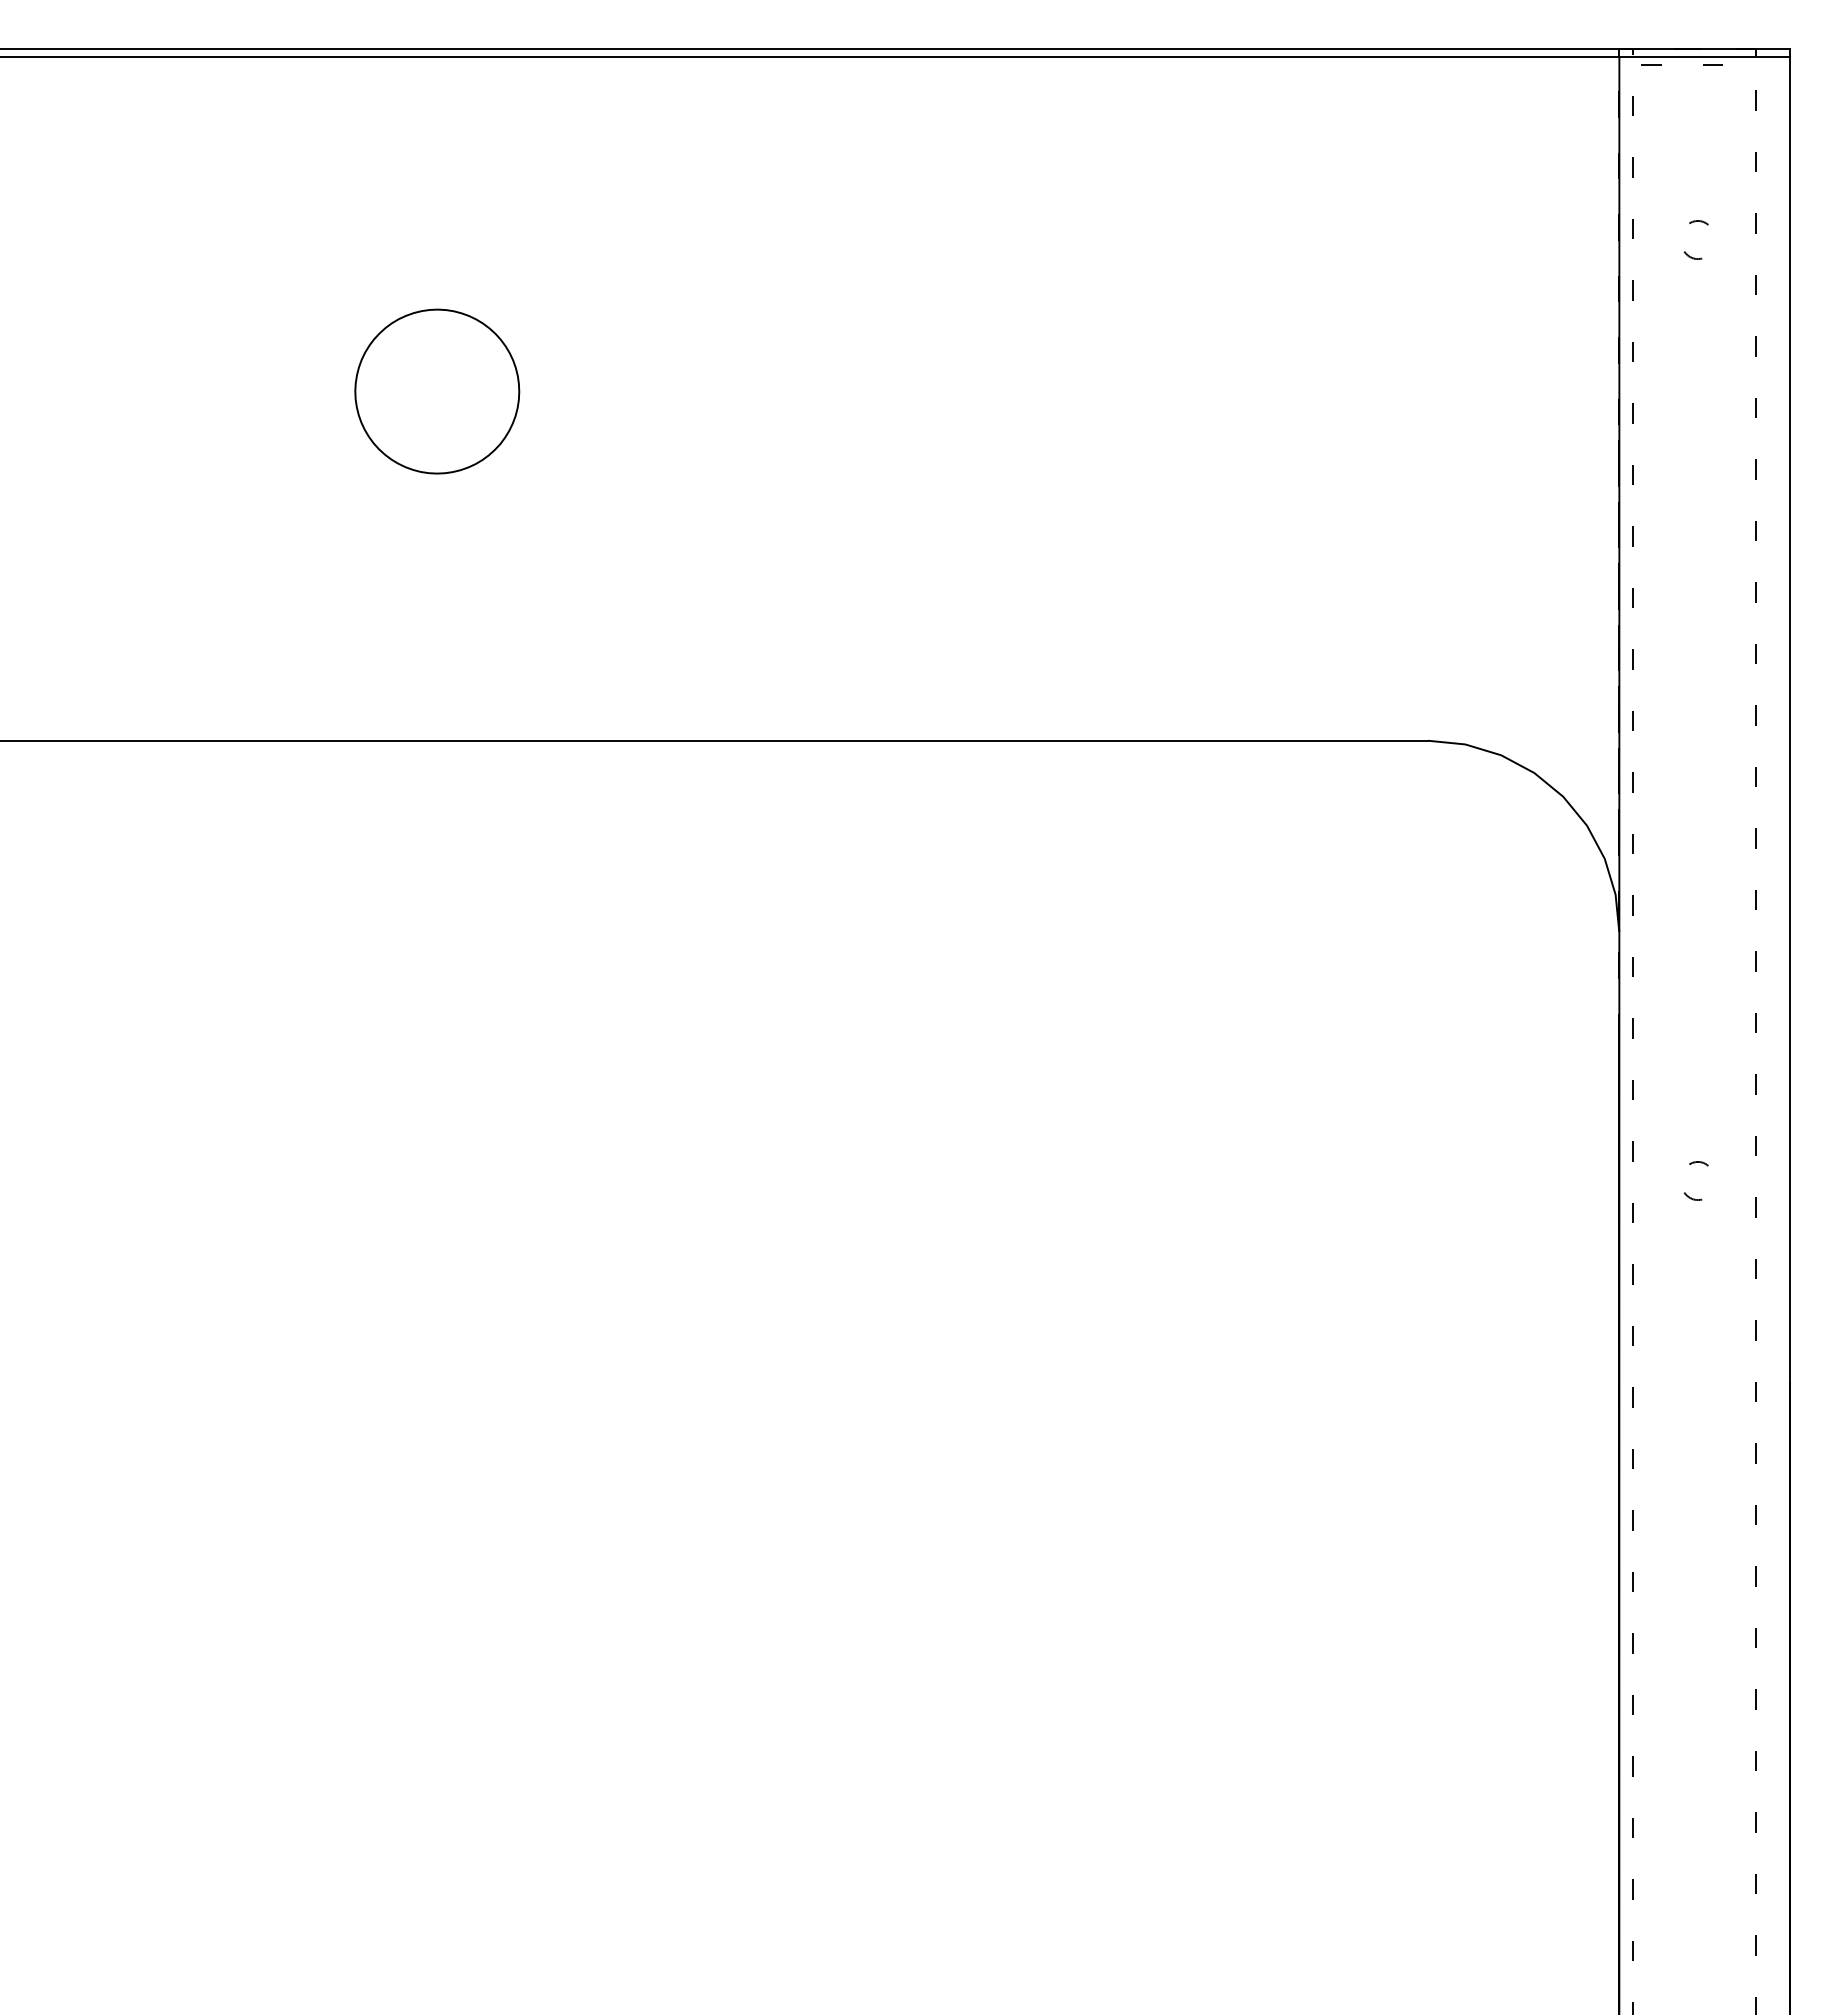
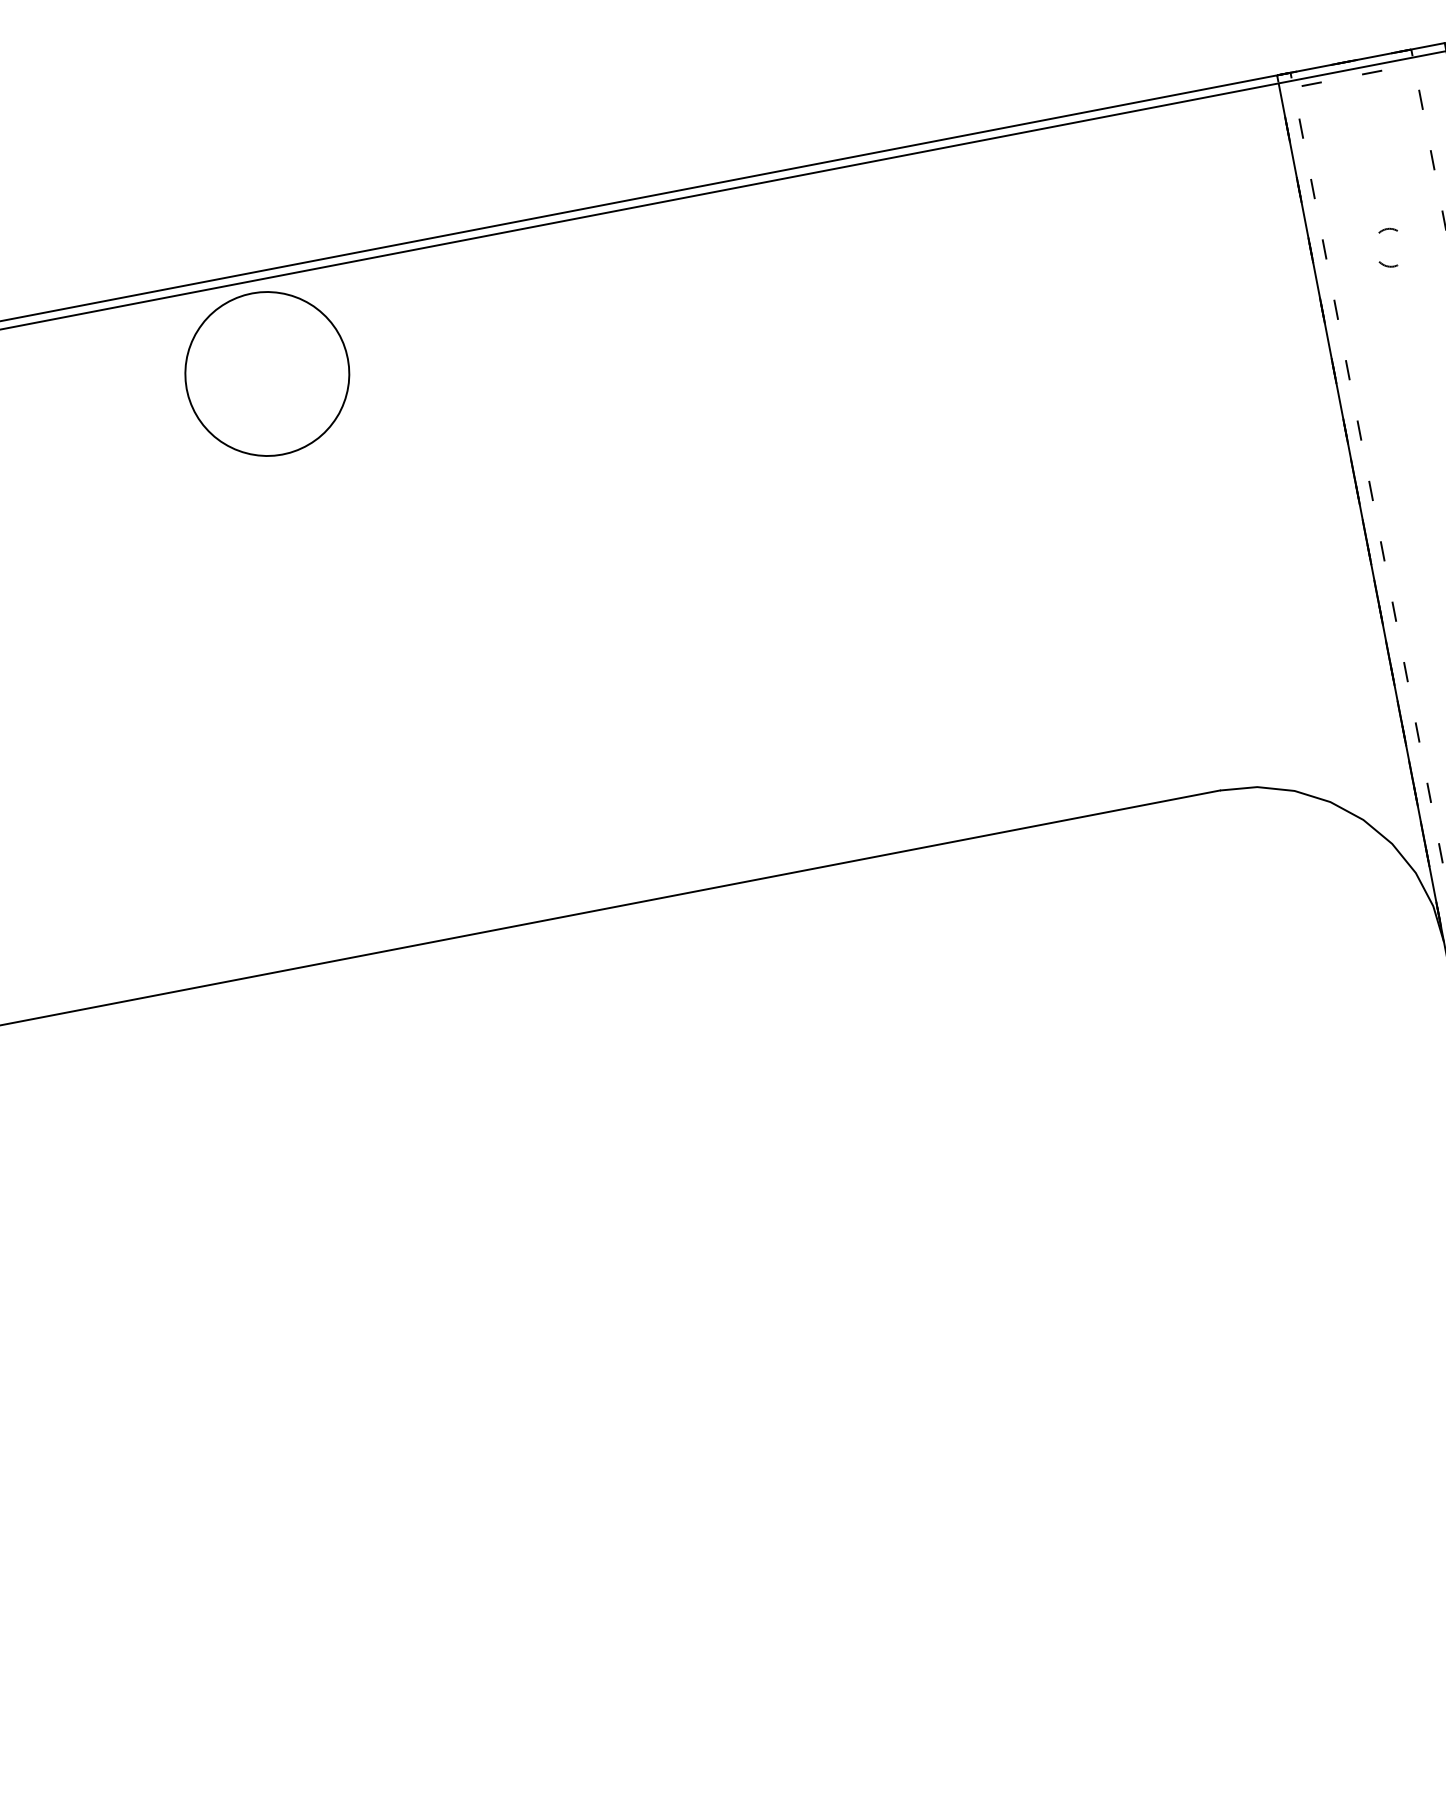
part: (437, 391) -> (267, 373), moved

